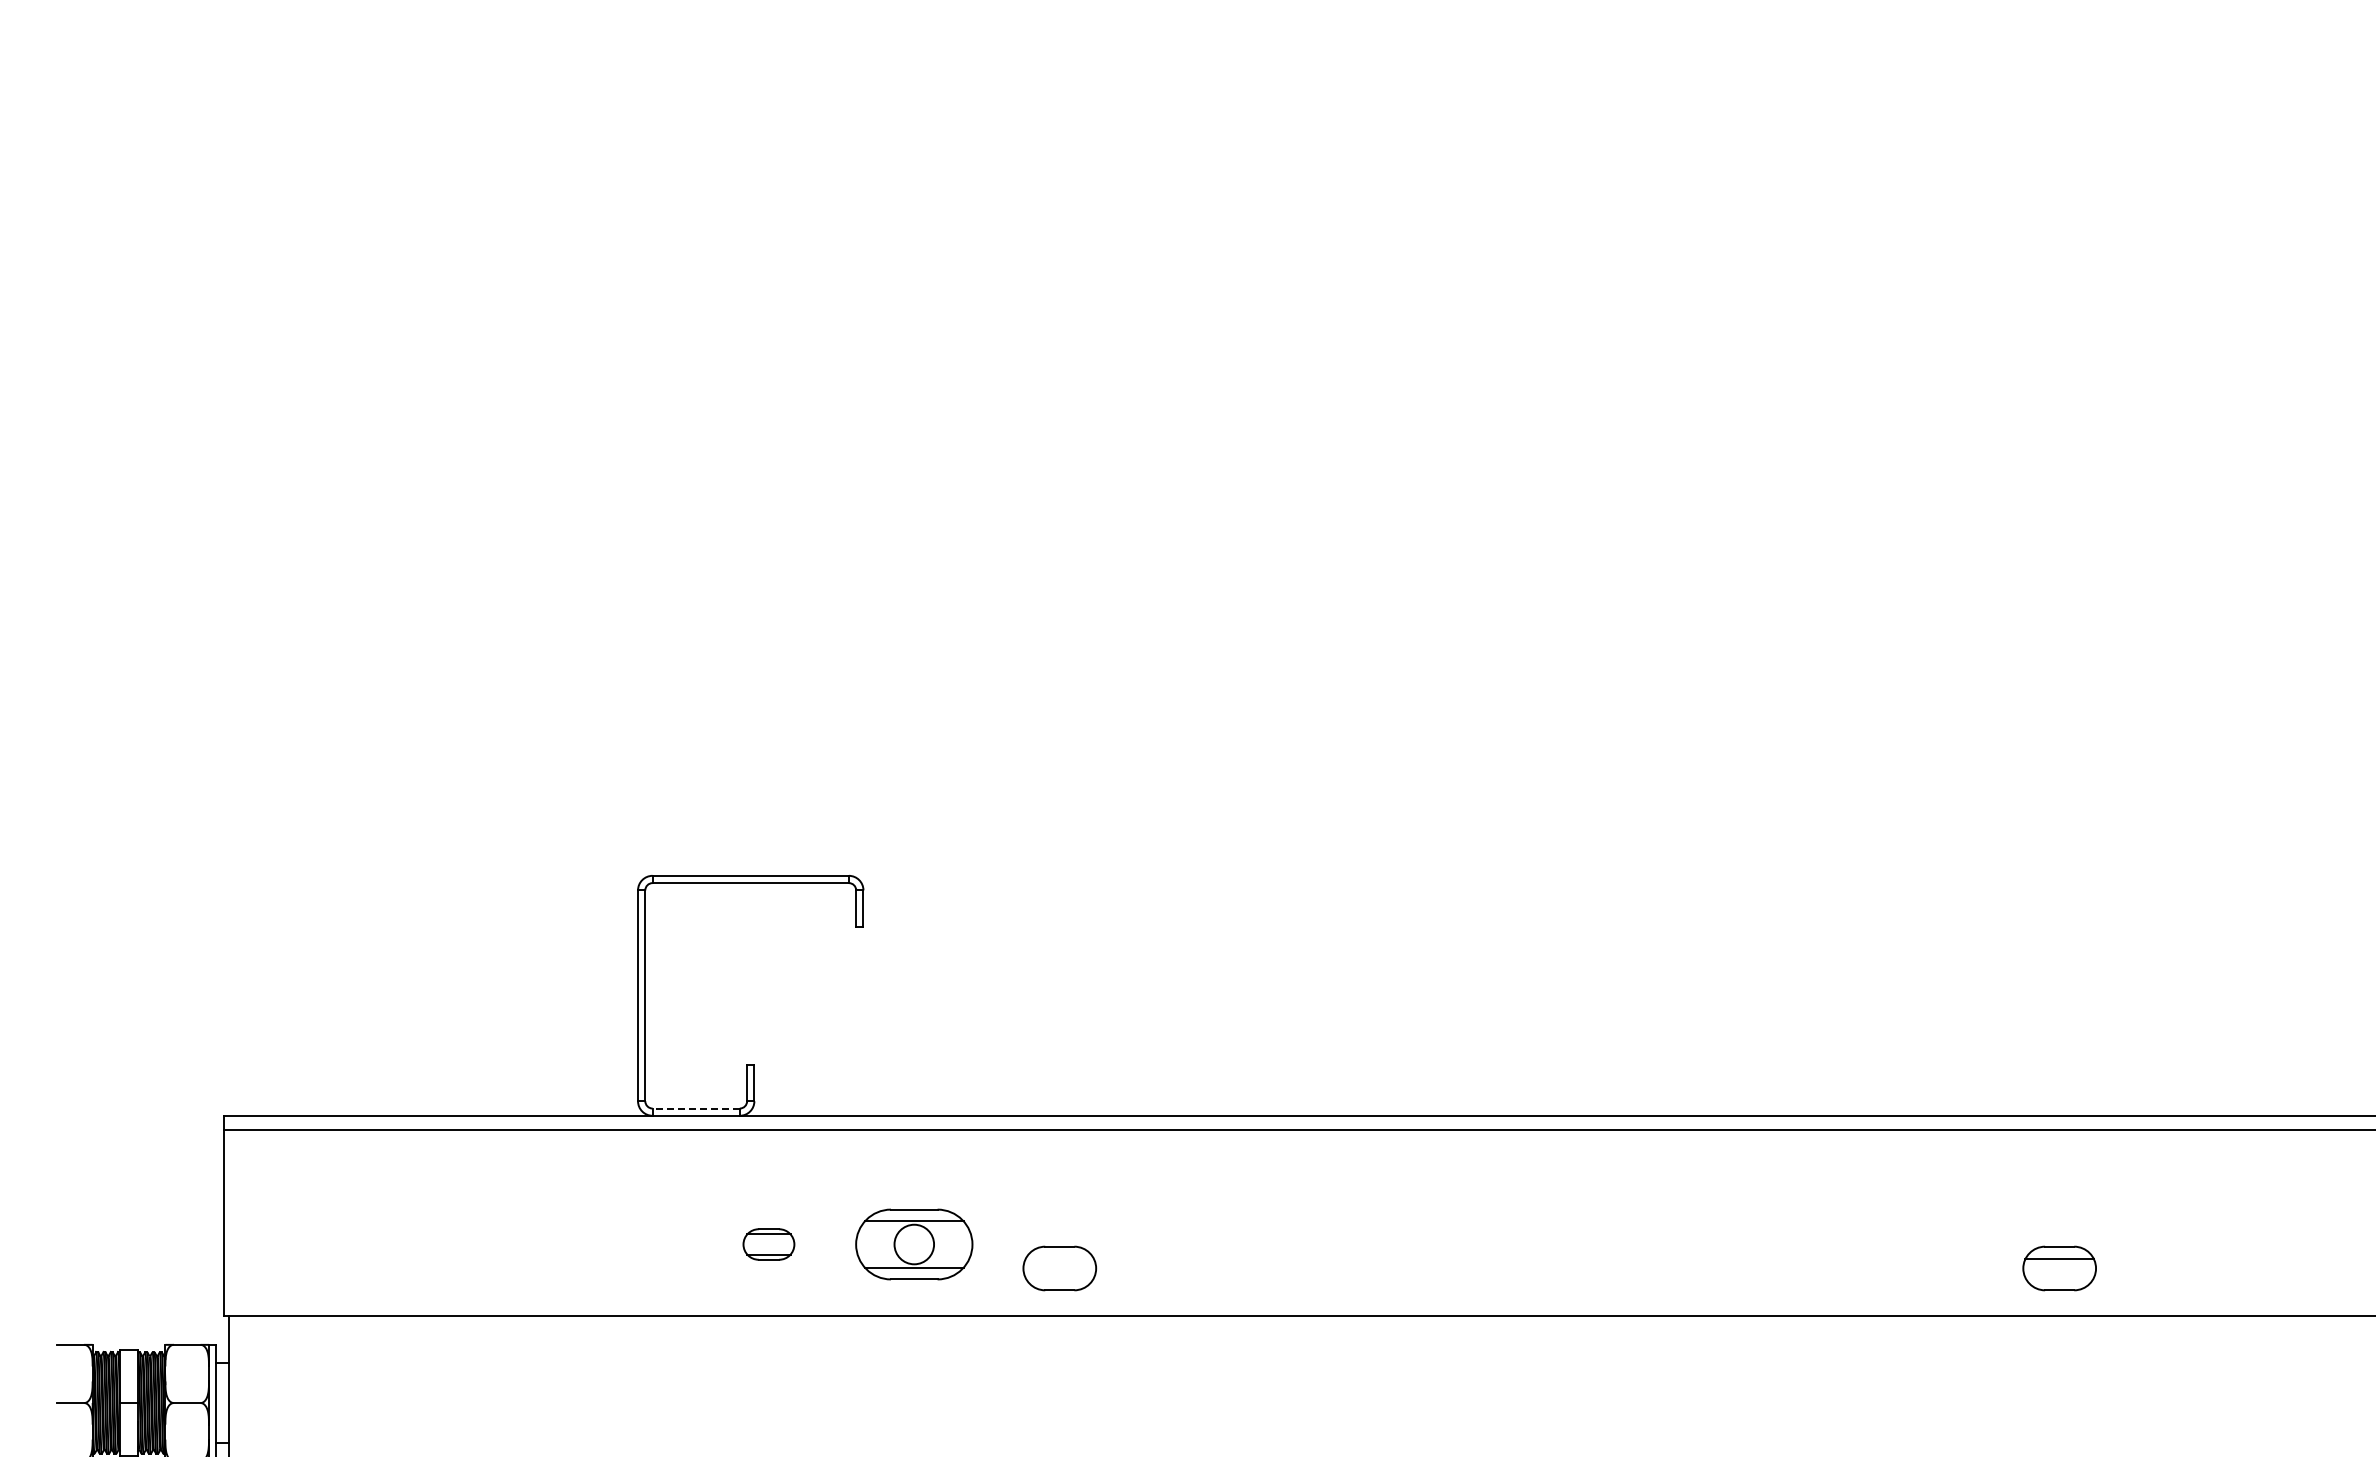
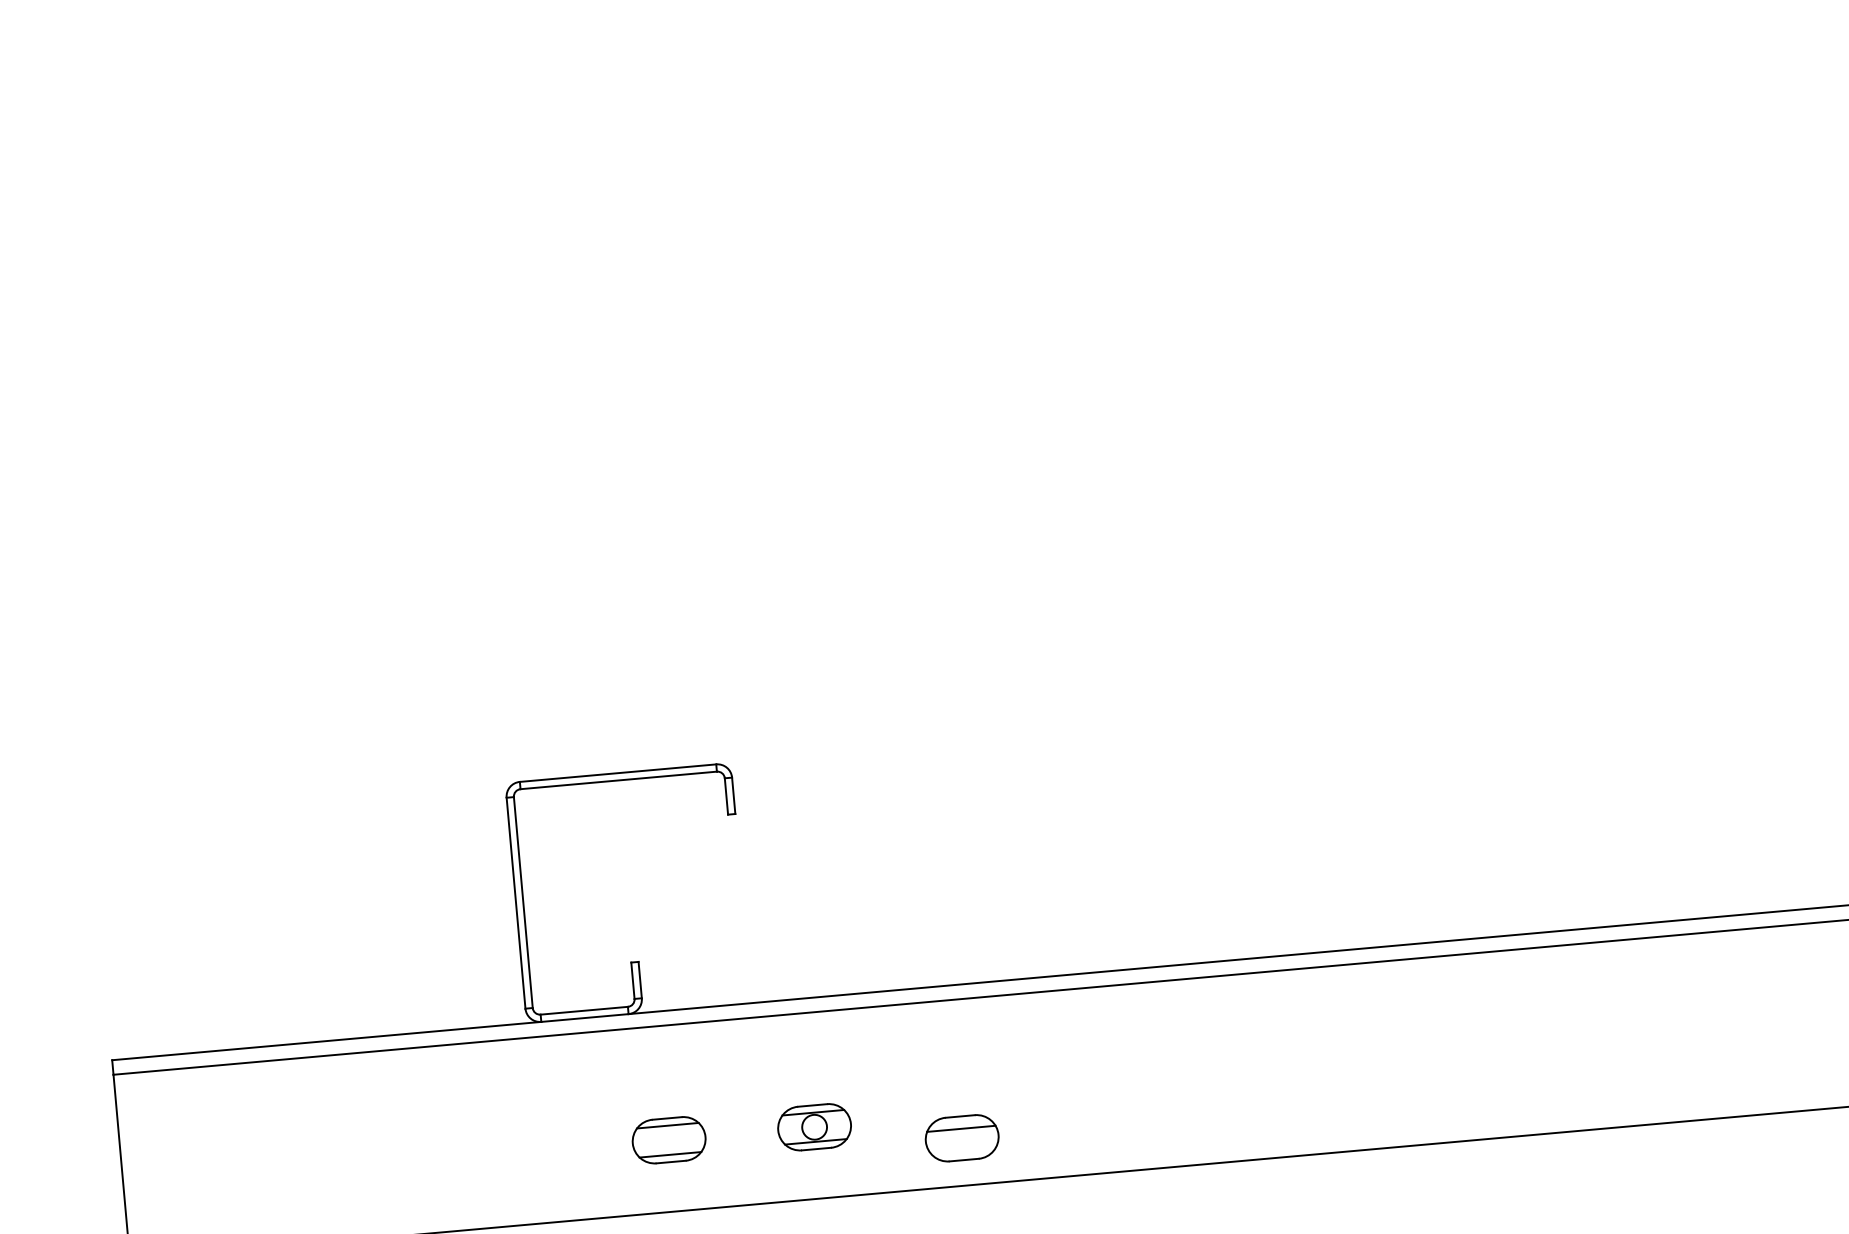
line: (696, 1108) -> (584, 1010), dashed -> solid
part: (768, 1244) -> (668, 1140), size x1.43
part: (914, 1244) -> (814, 1127), size x0.62
line: (1059, 1259) -> (961, 1129), added

